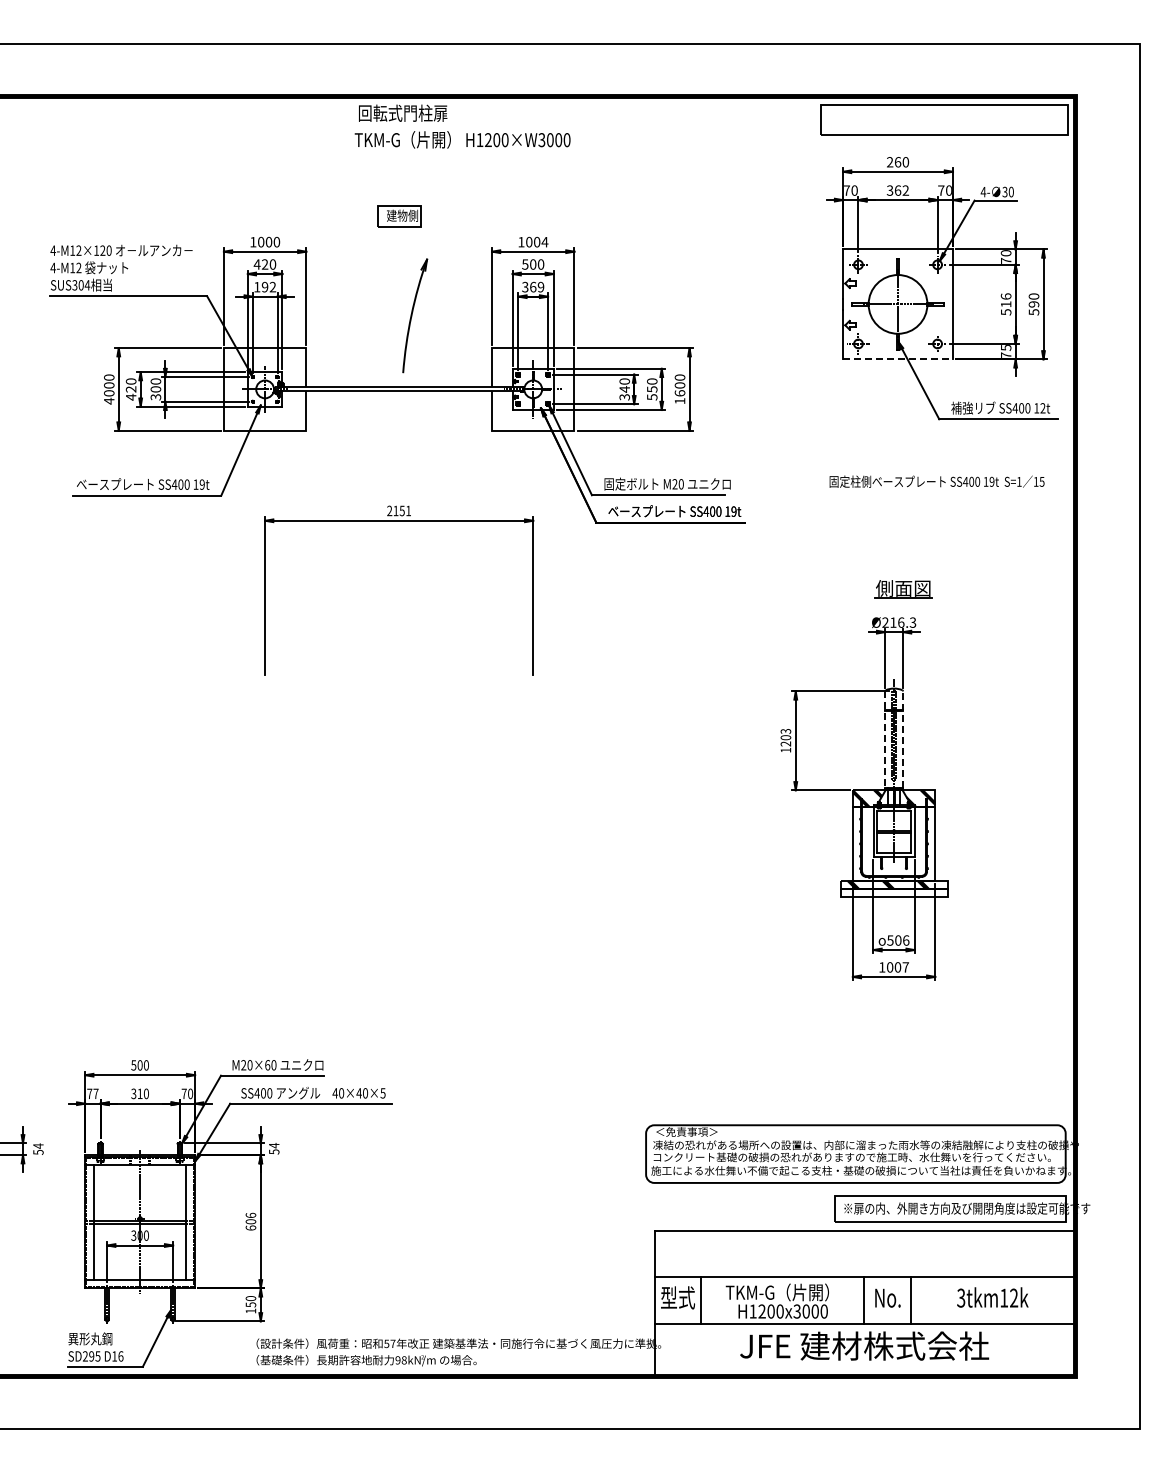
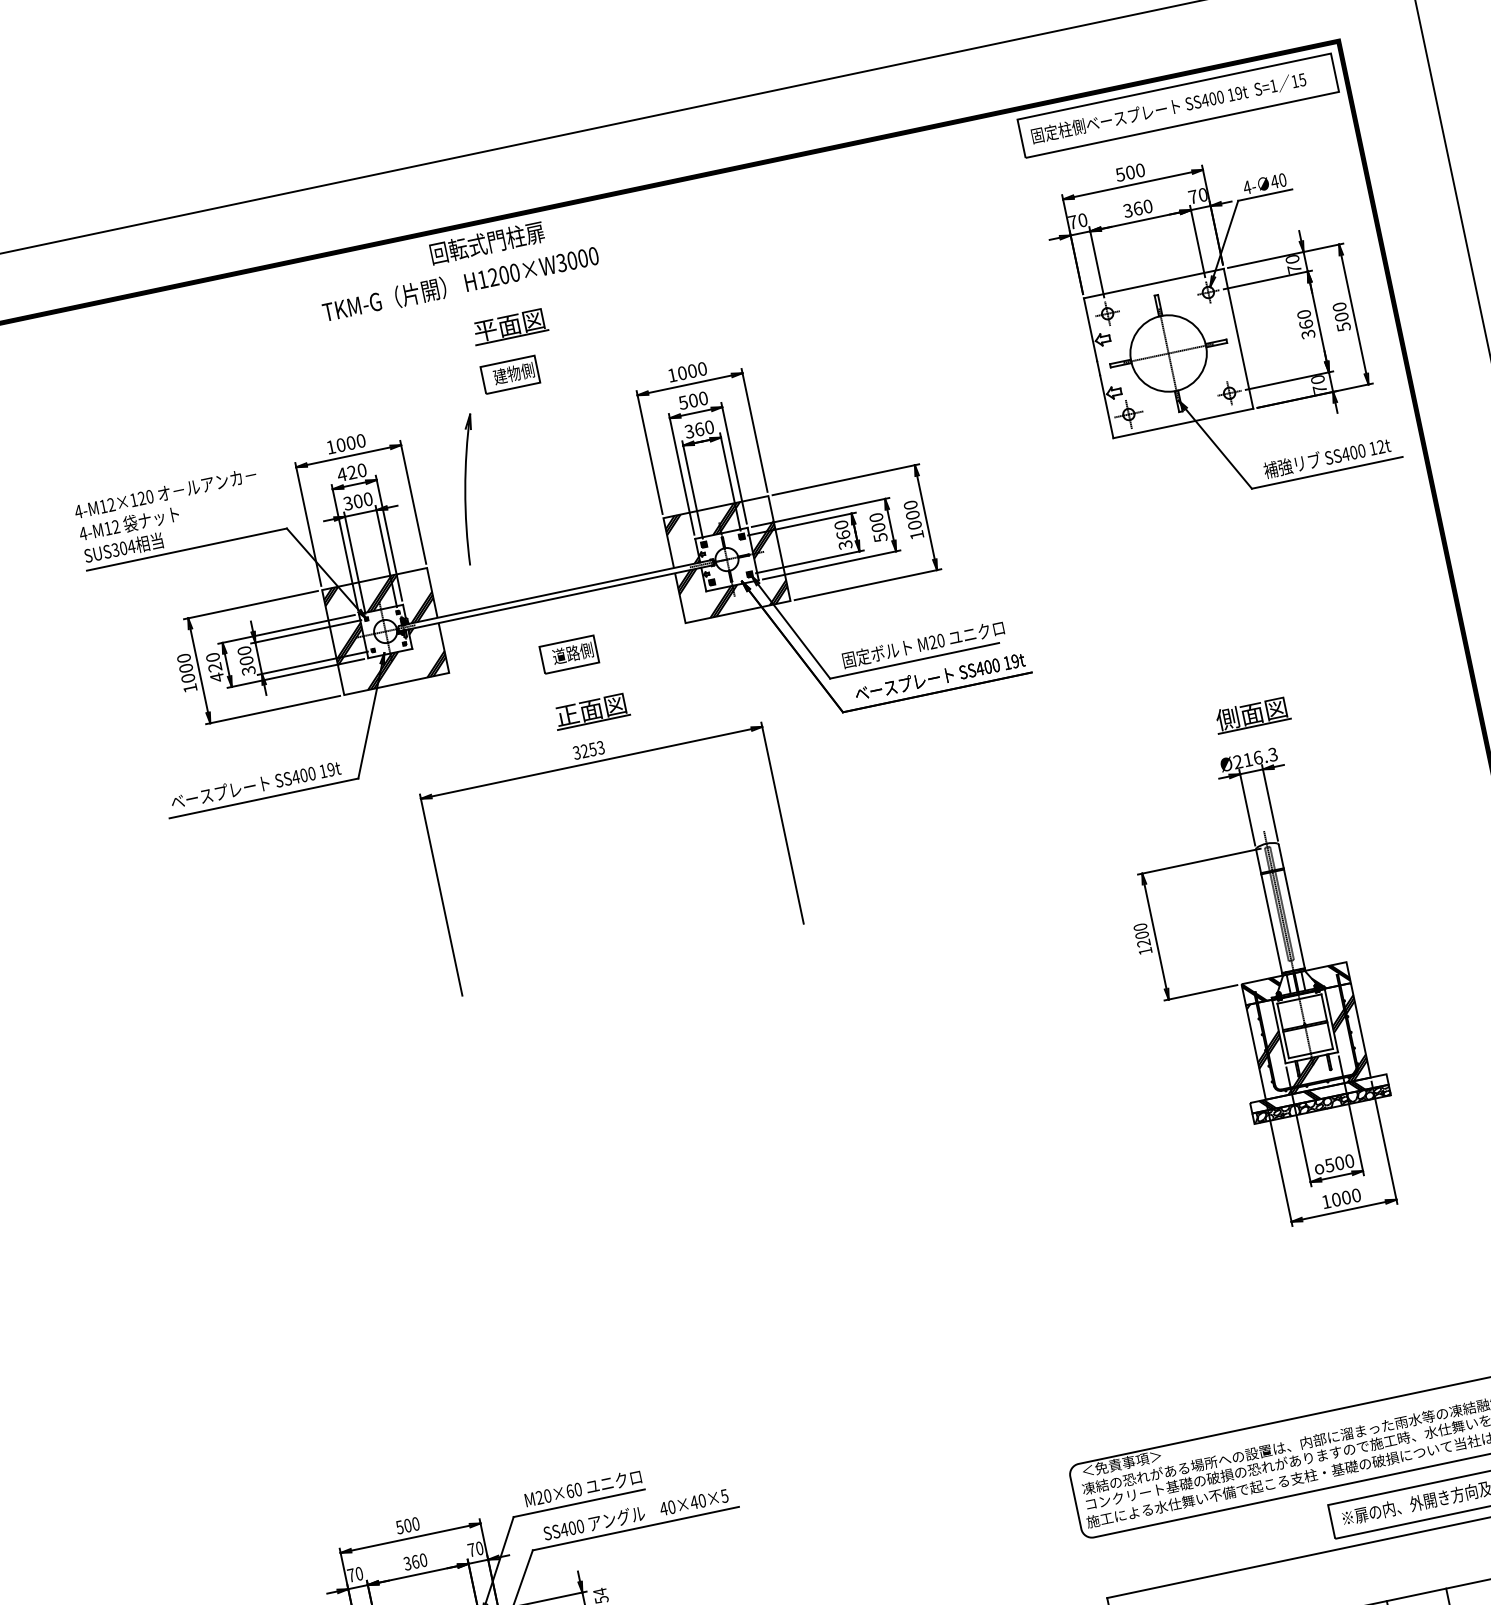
text: (462, 139) -> (460, 283), moved
text: (893, 162) -> (1124, 174), 260 -> 500
part: (406, 179) -> (509, 326), added
text: (905, 190) -> (1147, 206), 362 -> 360
text: (1004, 191) -> (1273, 181), 30 -> 40
text: (544, 241) -> (701, 368), 1004 -> 1000
text: (265, 286) -> (358, 500), 192 -> 300
text: (540, 287) -> (708, 427), 369 -> 360
text: (1005, 304) -> (1305, 324), 516 -> 360
text: (1033, 304) -> (1341, 317), 590 -> 500
part: (415, 315) -> (470, 488), moved
text: (1005, 347) -> (1317, 379), 75 -> 70
line: (898, 359) -> (1183, 423), dashed -> solid
hatch: (264, 389) -> (384, 631), added
hatch: (533, 389) -> (727, 559), added
text: (624, 389) -> (843, 535), 340 -> 360
text: (652, 389) -> (878, 527), 550 -> 500
text: (679, 393) -> (914, 525), 1600 -> 1000
text: (109, 400) -> (190, 687), 4000 -> 1000
part: (399, 435) -> (569, 654), added
text: (936, 481) -> (1167, 107), moved
part: (407, 482) -> (591, 711), added
text: (399, 510) -> (589, 749), 2151 -> 3253
text: (785, 730) -> (1139, 926), 1203 -> 1200
line: (903, 739) -> (1292, 905), dashed -> solid
line: (885, 740) -> (1269, 912), dashed -> solid
hatch: (893, 843) -> (1307, 1041), added
hatch: (893, 893) -> (1320, 1104), added
text: (906, 940) -> (1350, 1161), 506 -> 500
text: (905, 967) -> (1356, 1195), 1007 -> 1000
text: (95, 1093) -> (358, 1573), 77 -> 70
text: (139, 1093) -> (414, 1561), 310 -> 360

